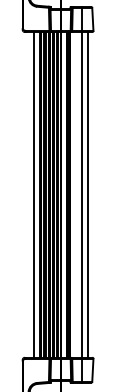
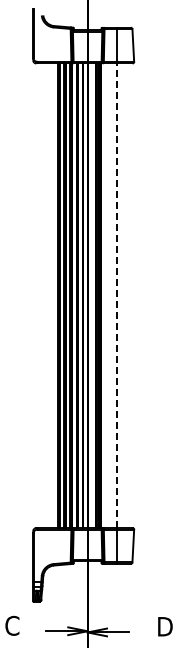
line: (33, 194) -> (48, 295), removed
line: (81, 194) -> (117, 295), solid -> dashed
line: (88, 194) -> (126, 295), removed

